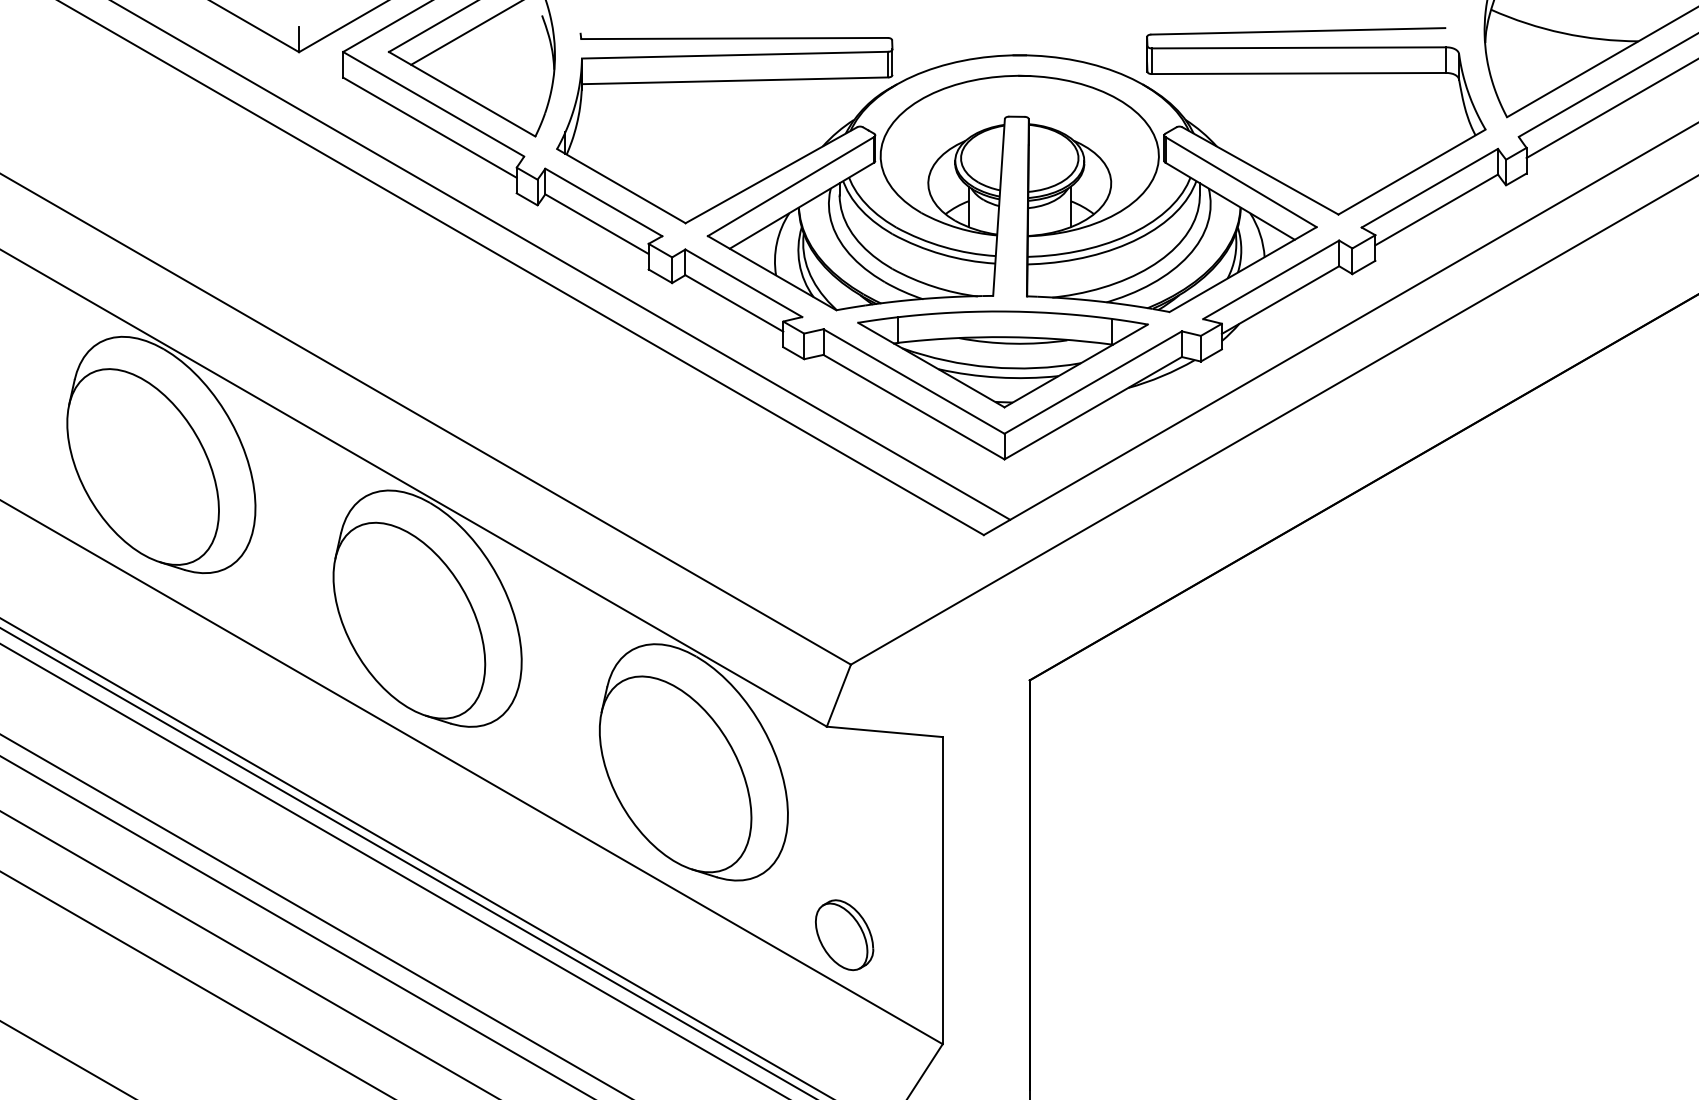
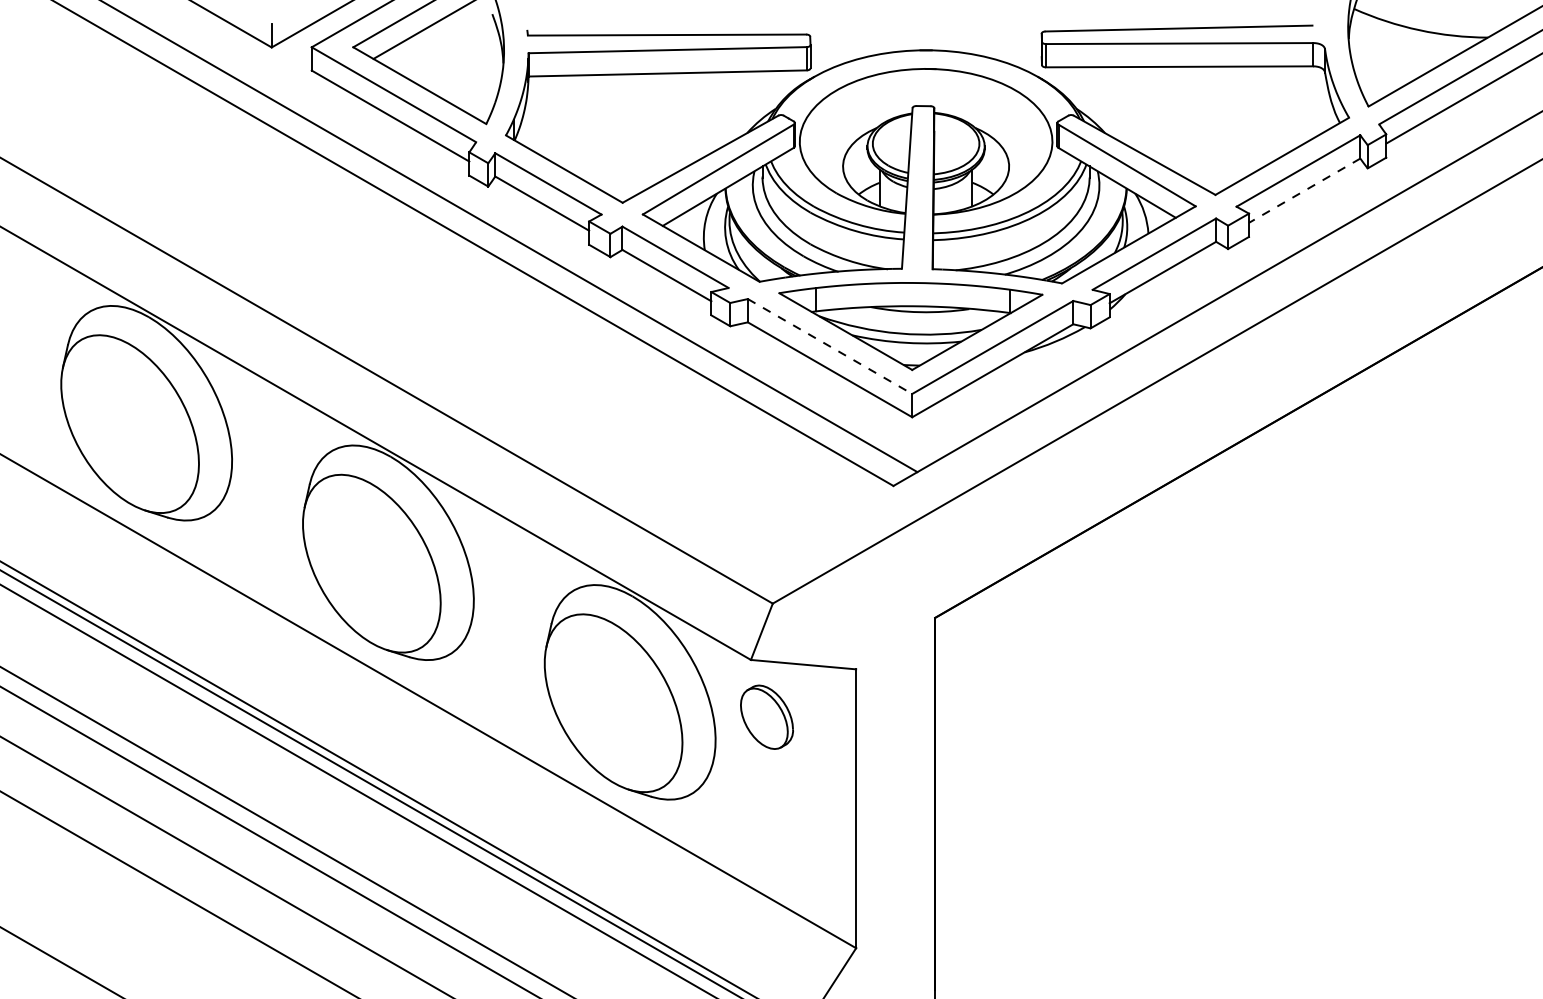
line: (1436, 209) -> (1304, 190), solid -> dashed
line: (914, 381) -> (830, 346), solid -> dashed
part: (843, 934) -> (766, 716), moved

